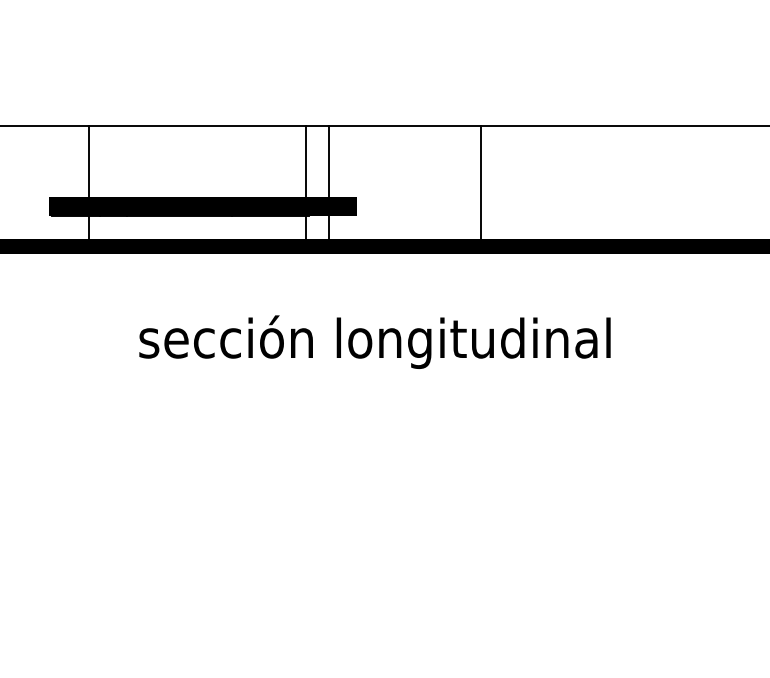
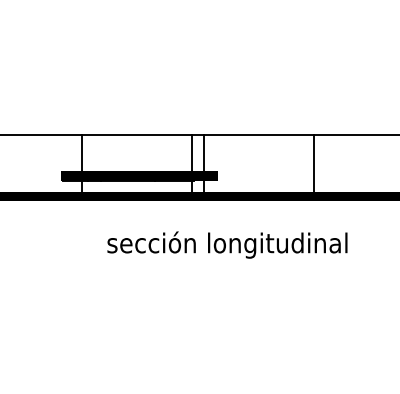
line: (481, 183) -> (314, 164), moved

